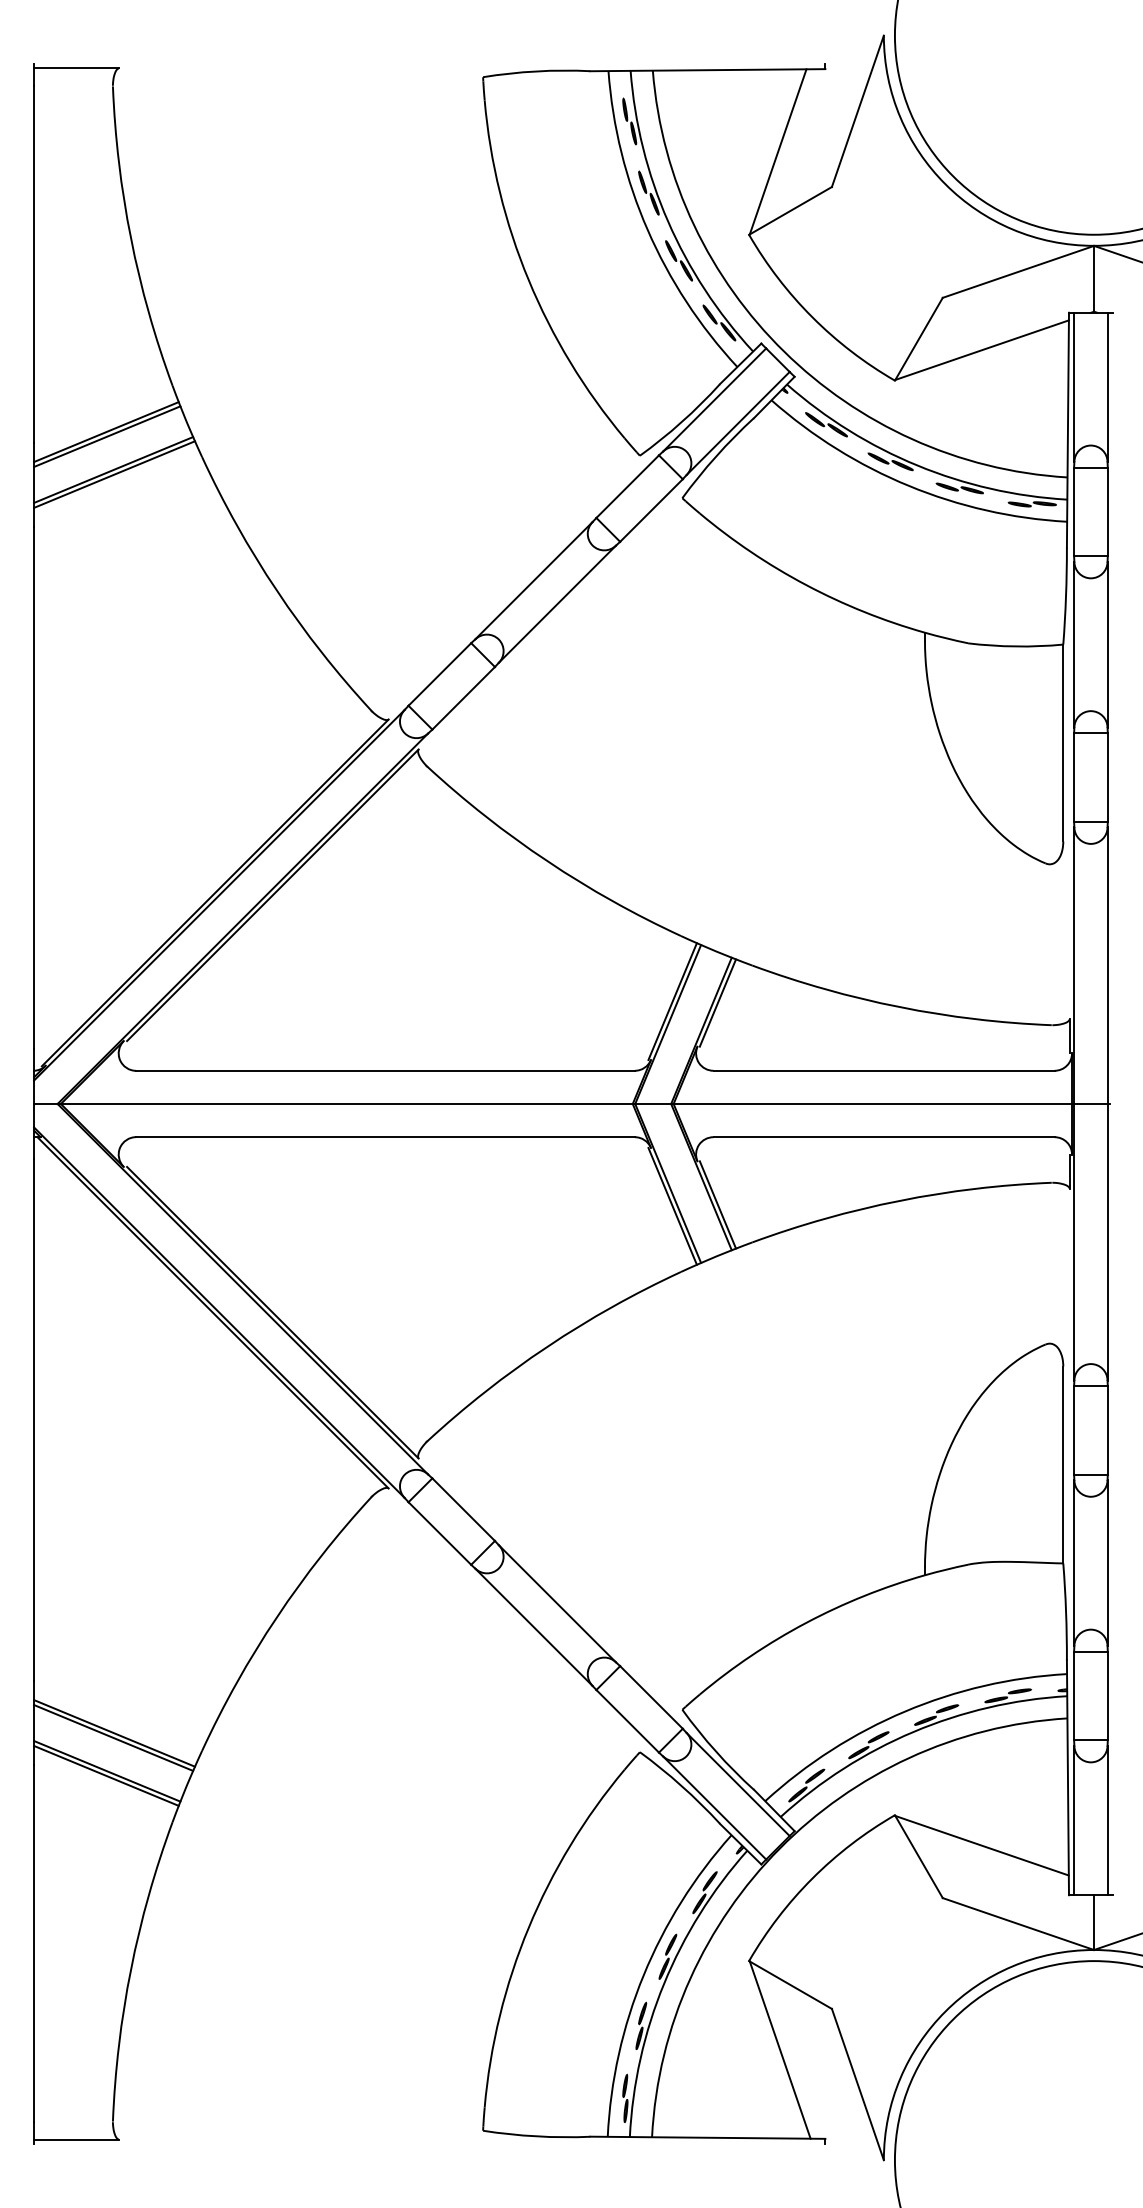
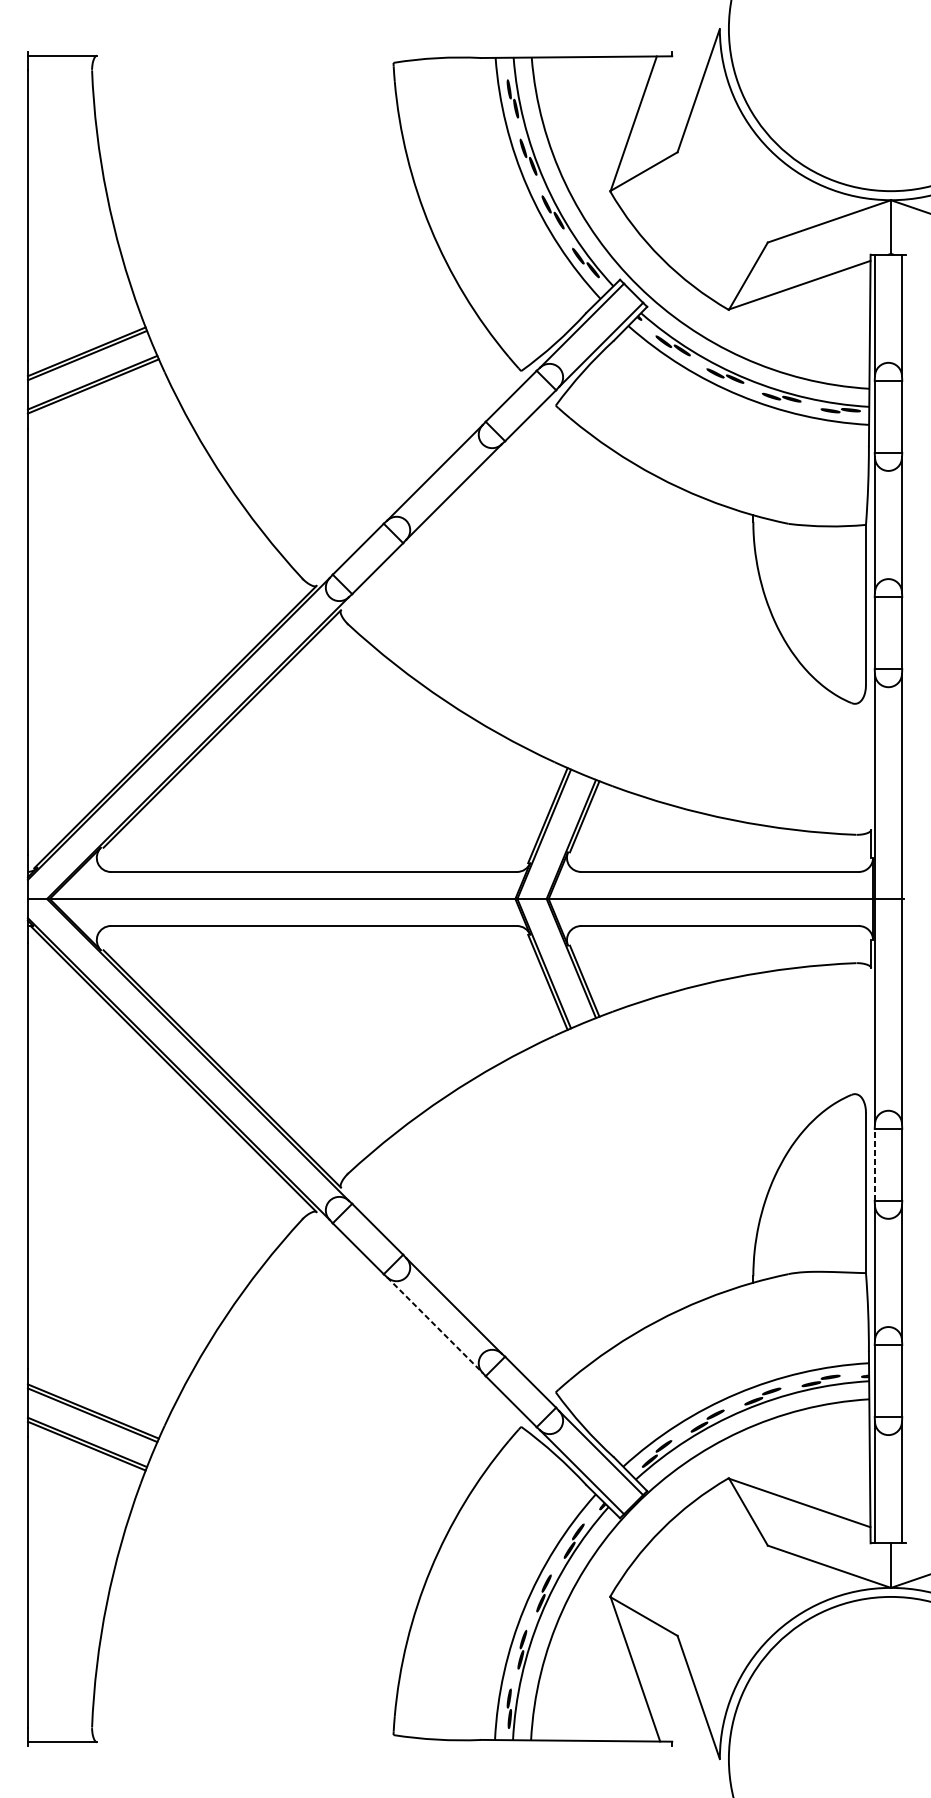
line: (1074, 1429) -> (875, 1164), solid -> dashed
line: (534, 1627) -> (435, 1325), solid -> dashed

